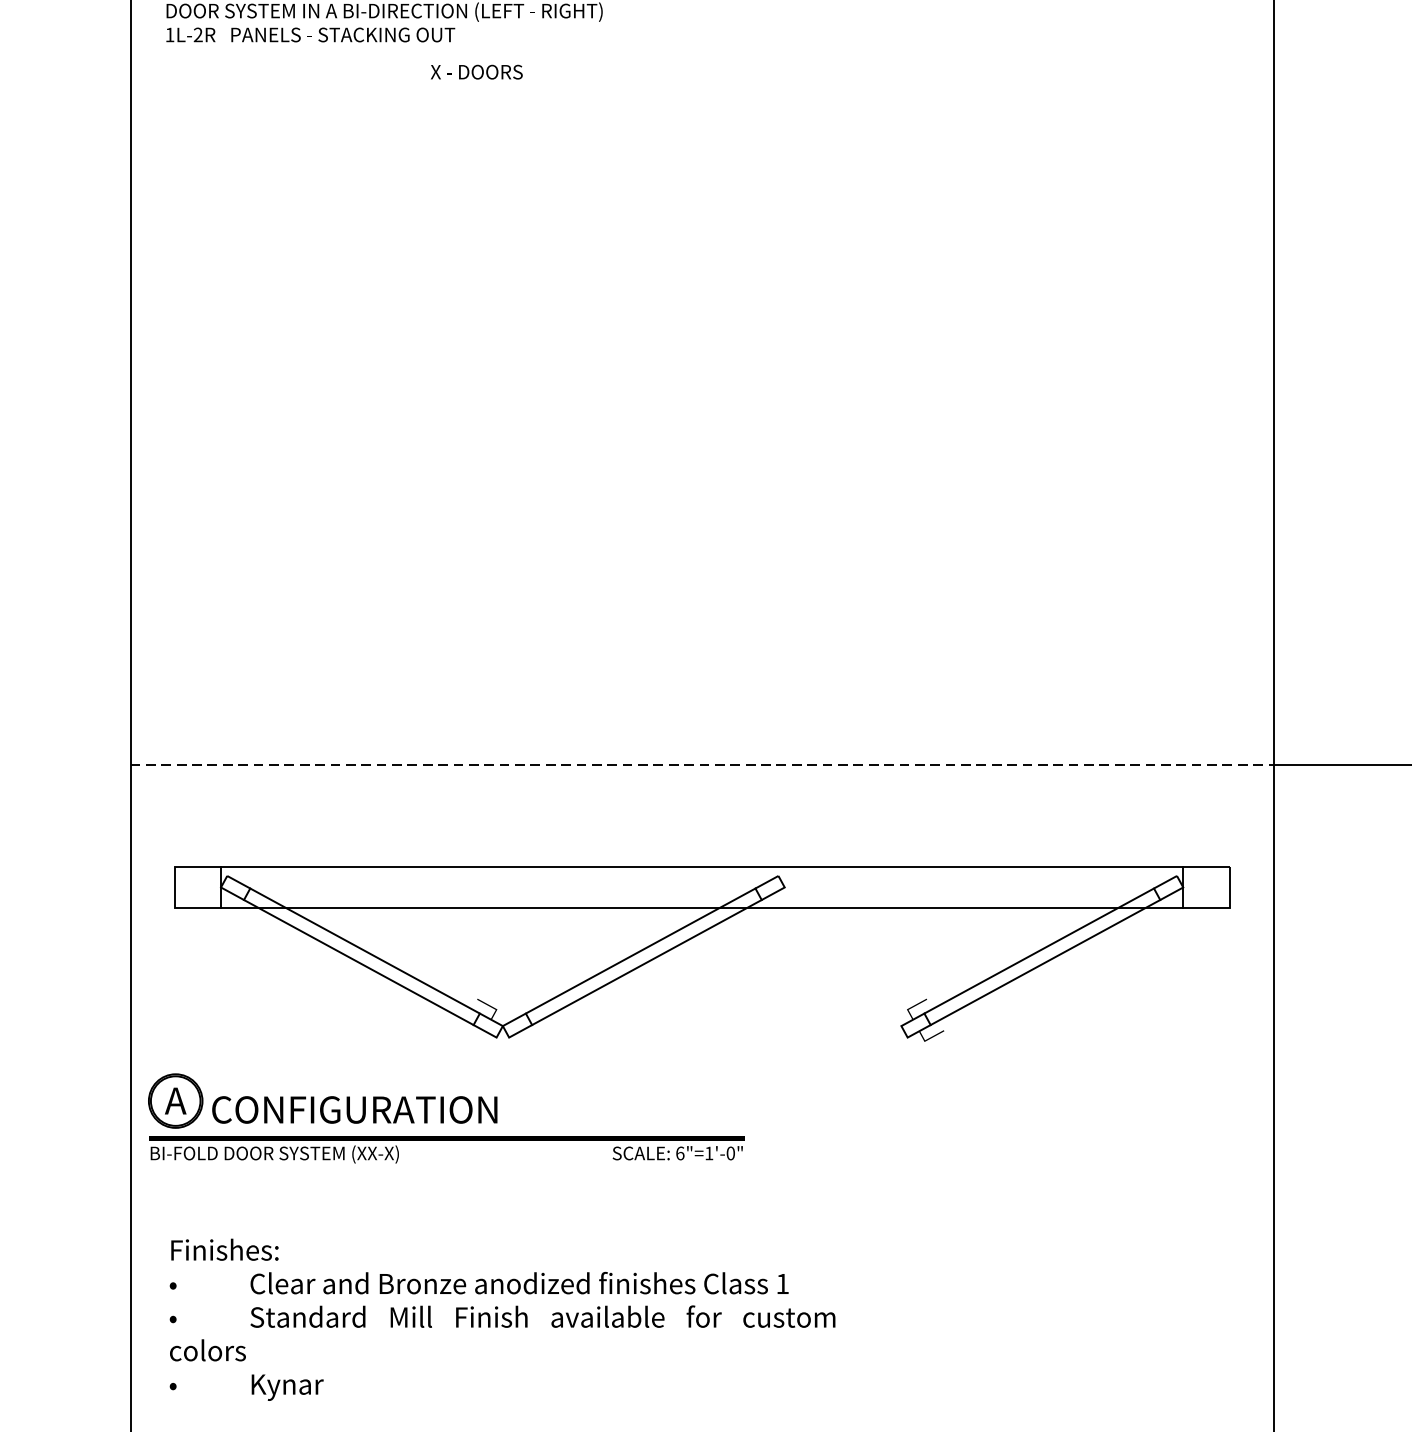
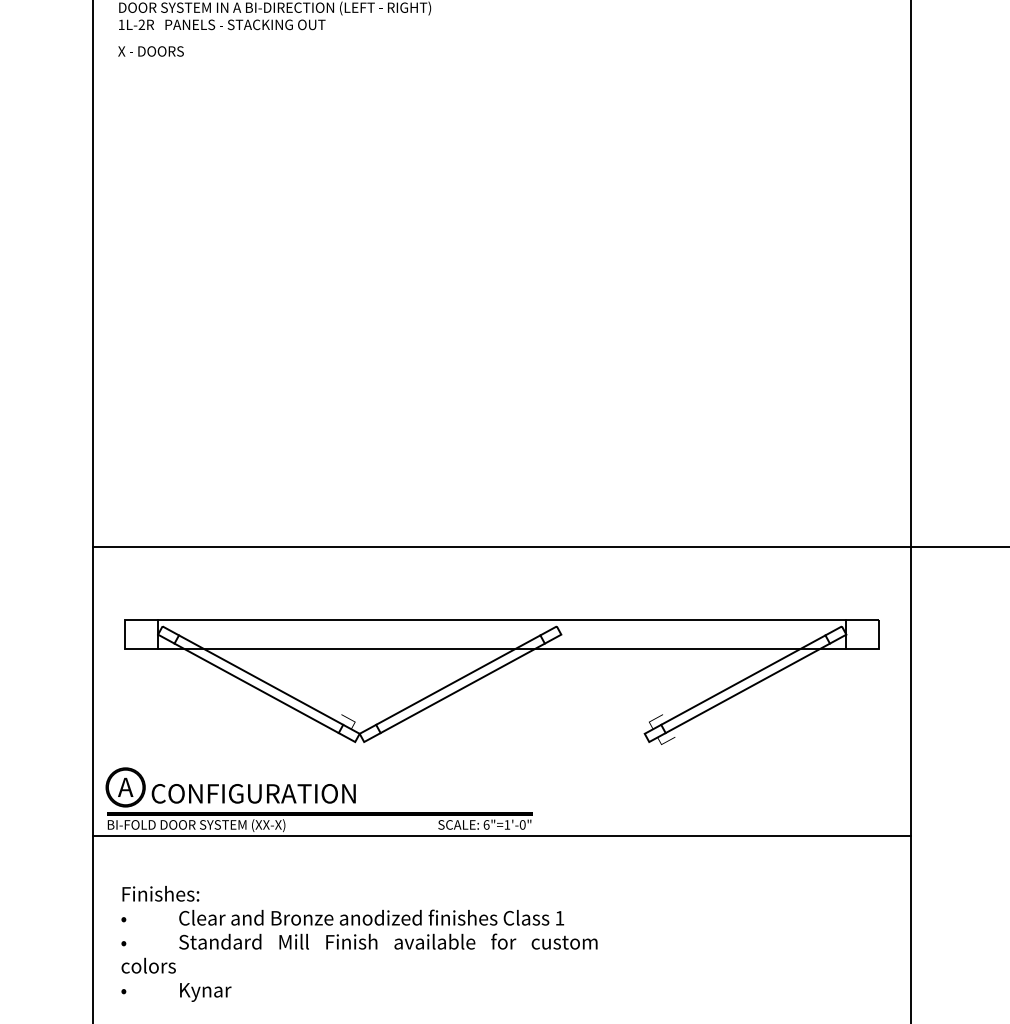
text: (476, 72) -> (150, 51), moved
line: (702, 765) -> (502, 547), dashed -> solid
line: (702, 1168) -> (502, 835), added

